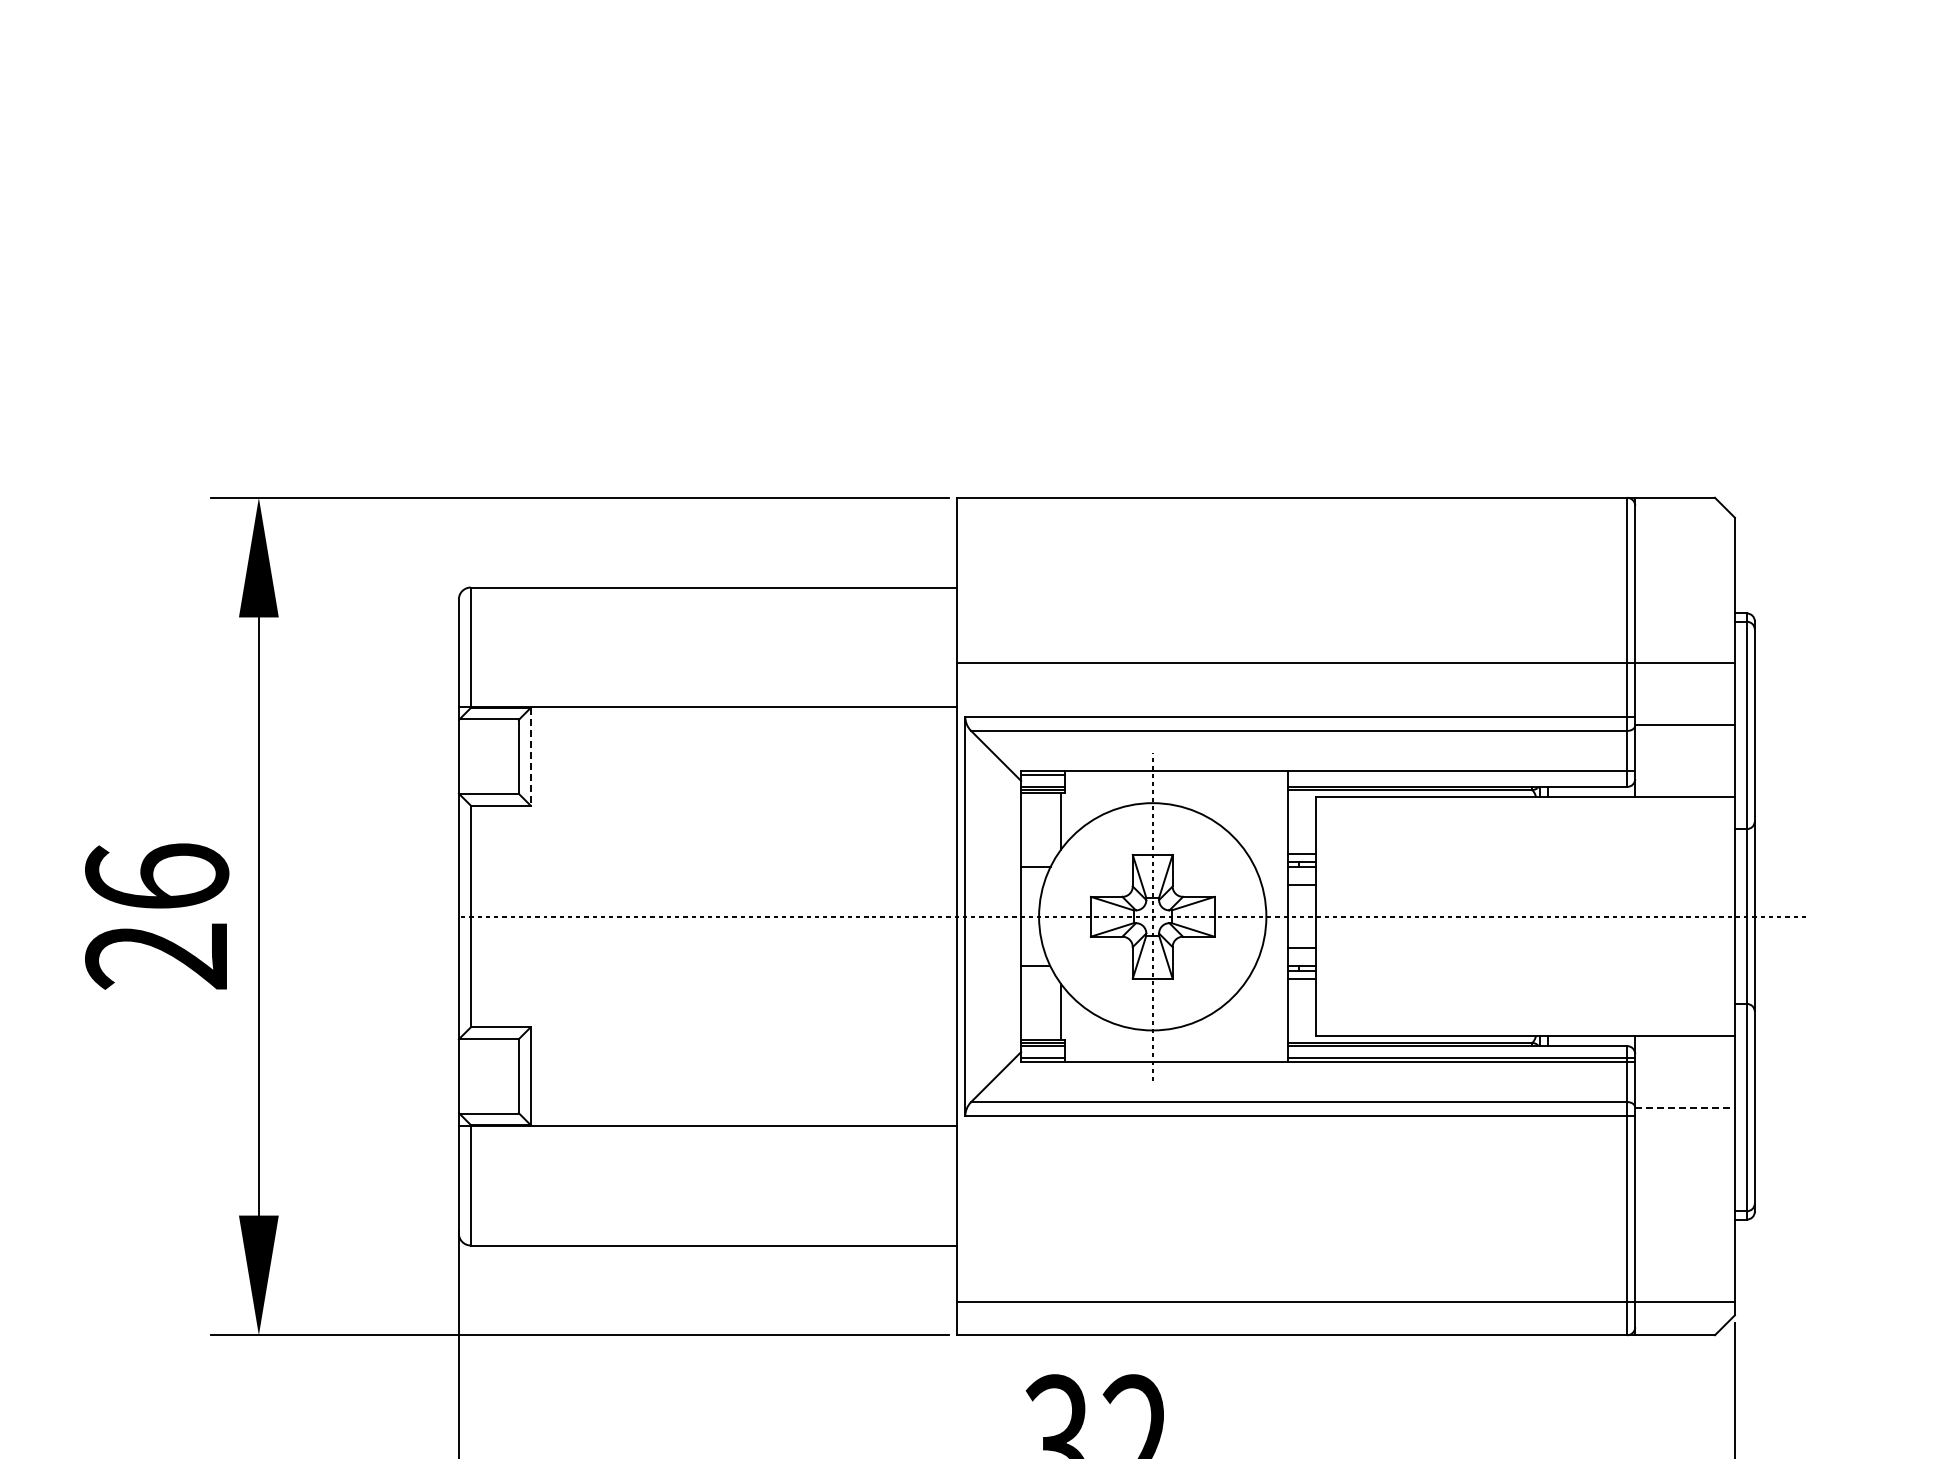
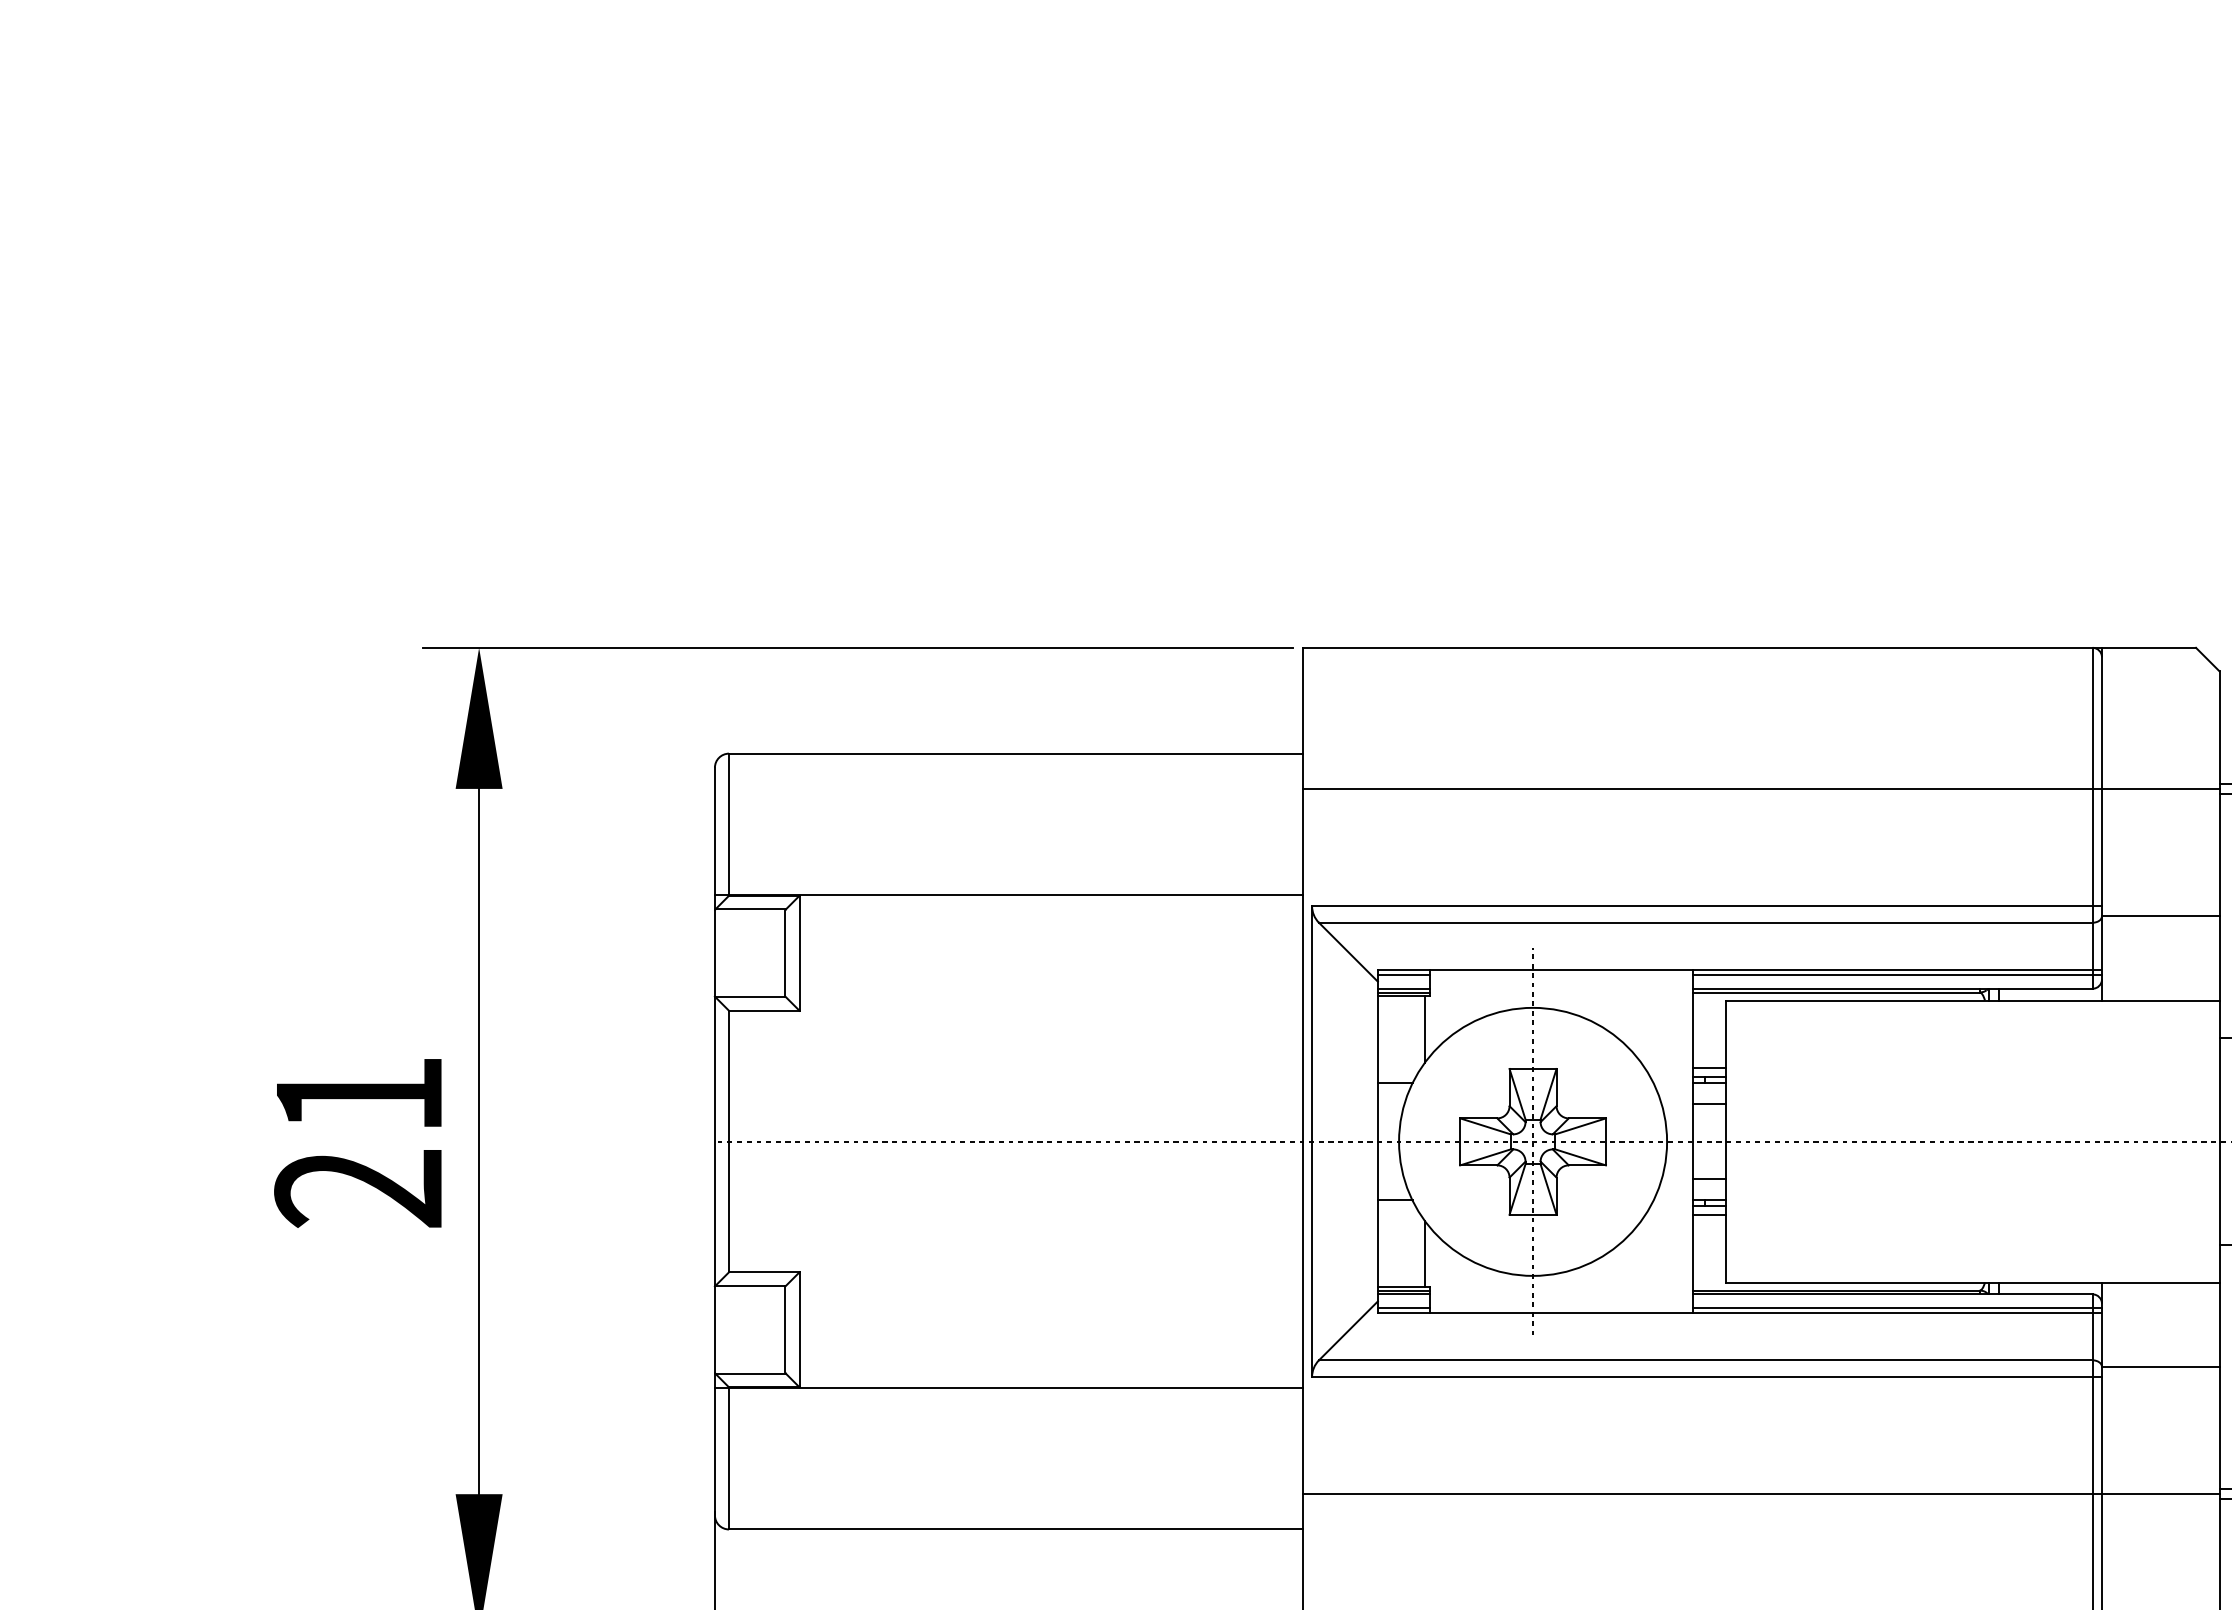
line: (1345, 663) -> (1760, 788), moved
line: (530, 756) -> (799, 952), dashed -> solid
line: (1461, 774) -> (1897, 974), added
text: (157, 875) -> (359, 1093), 26 -> 21
line: (1685, 1107) -> (2161, 1366), dashed -> solid
line: (1345, 1301) -> (1760, 1494), moved

